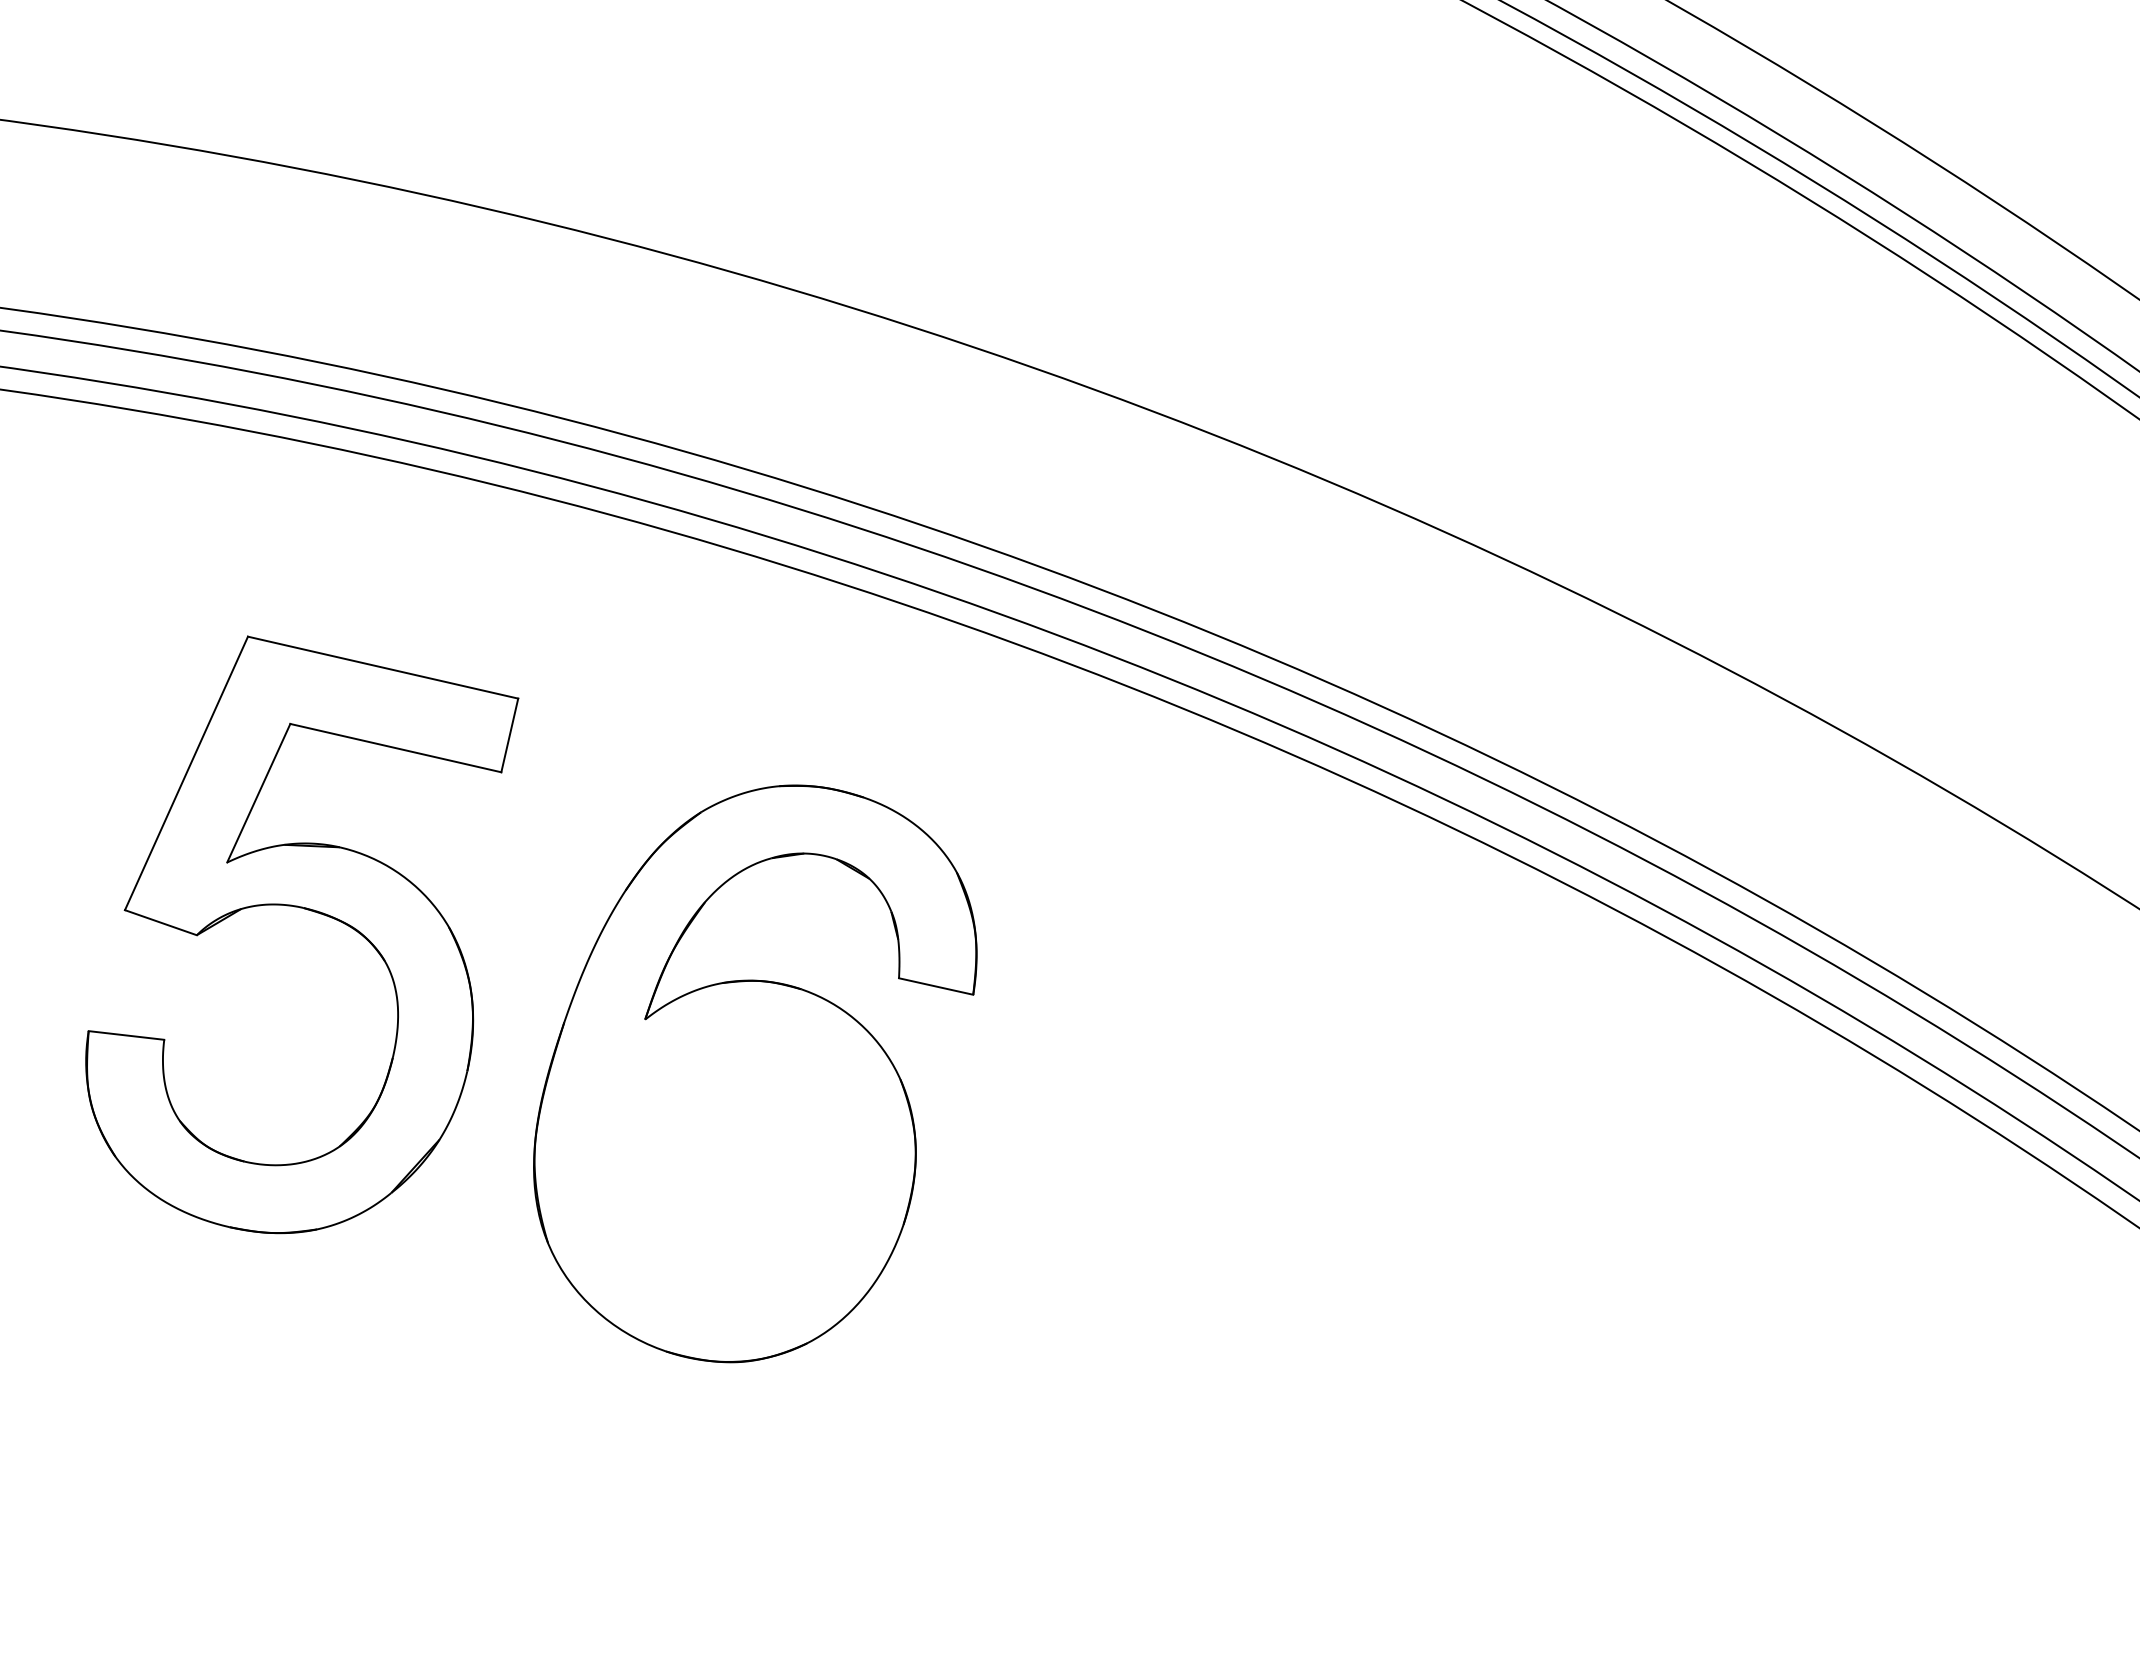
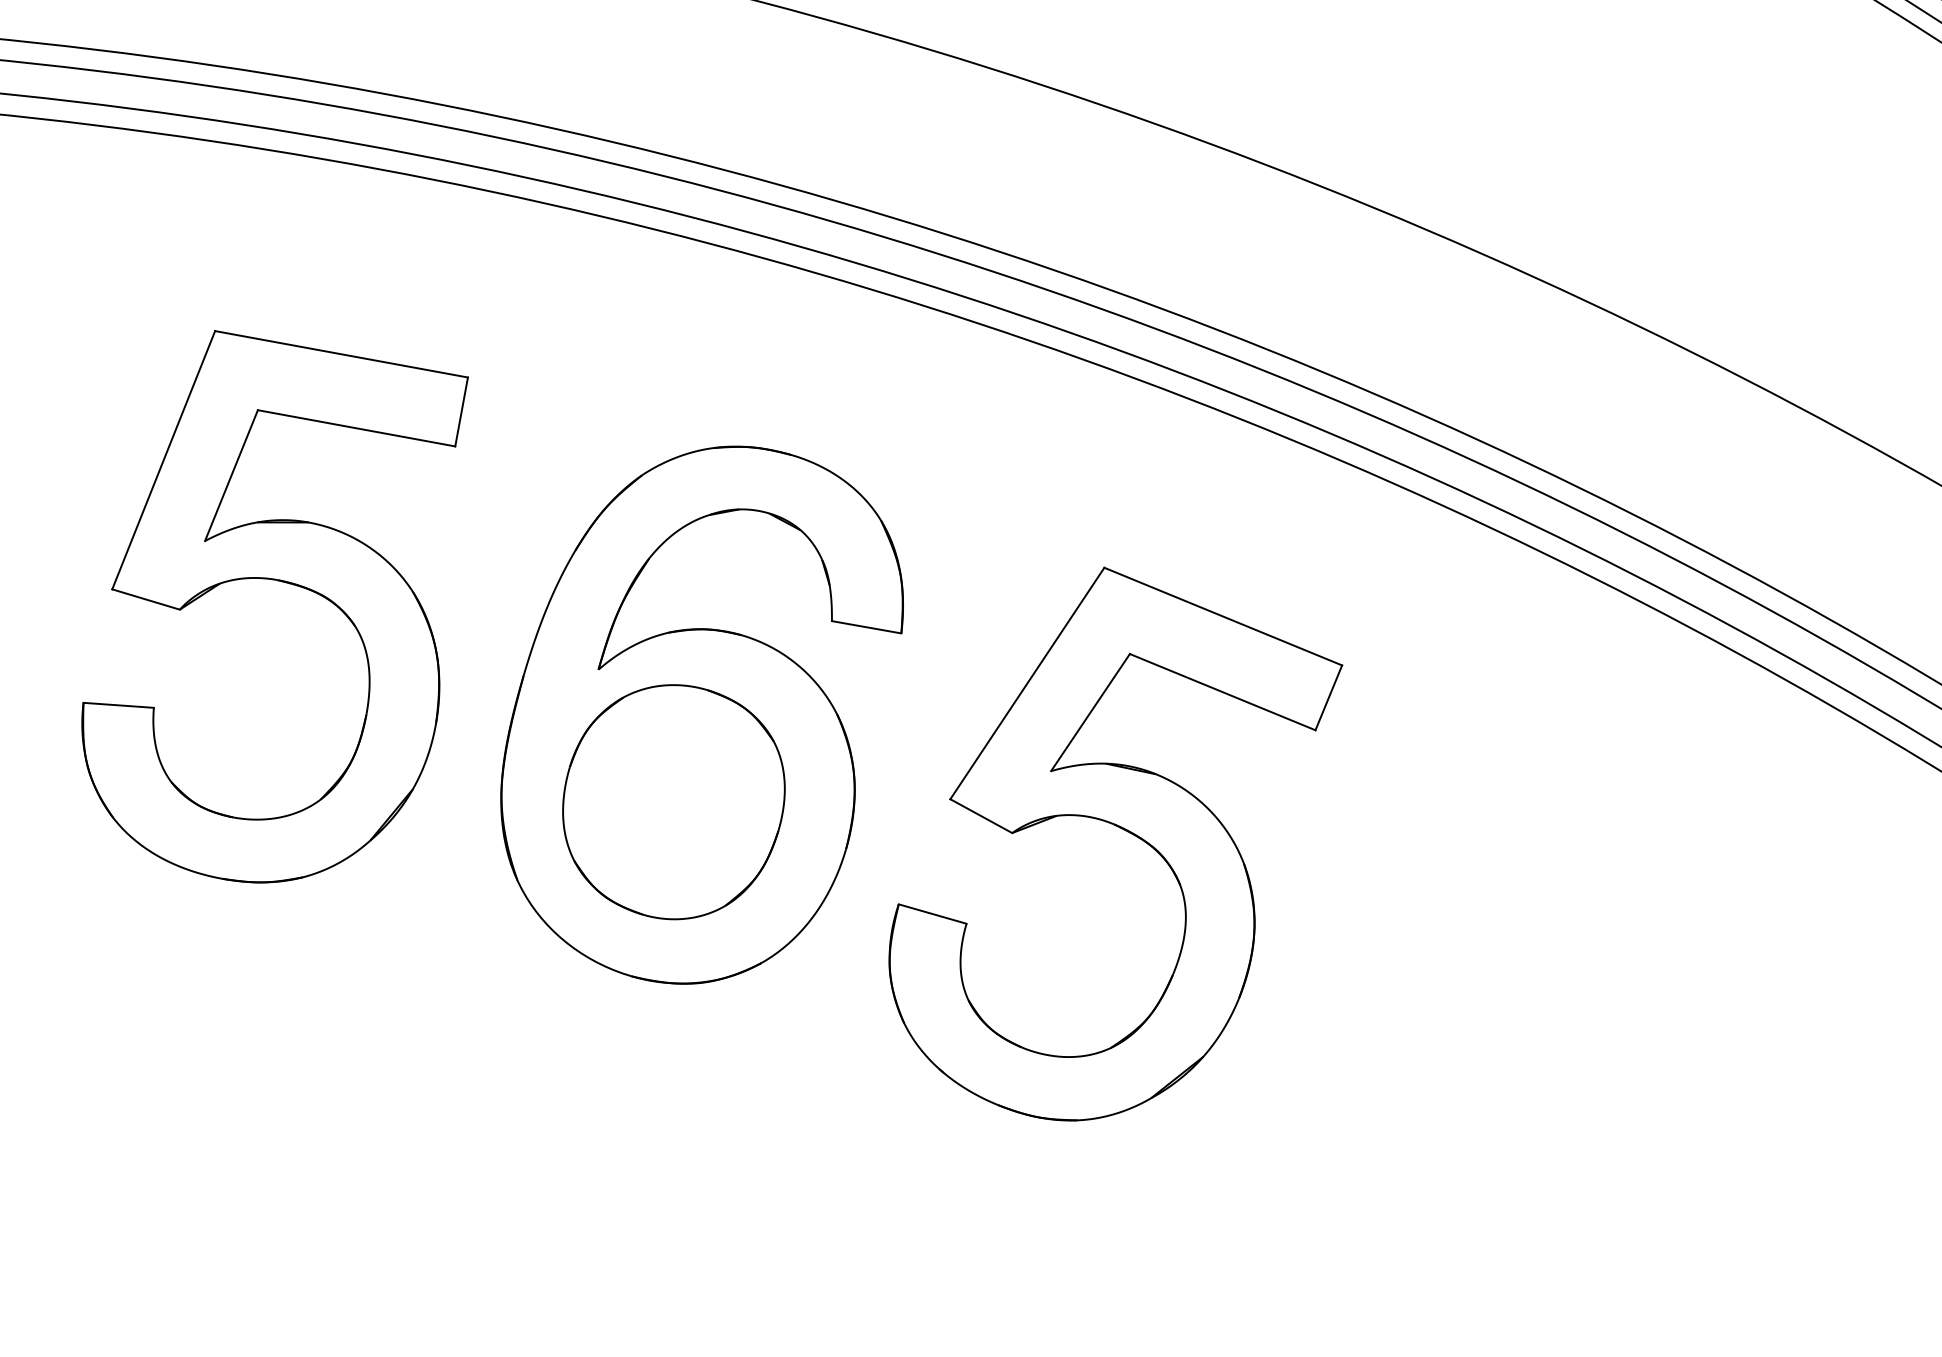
part: (720, 1165) -> (674, 801), added
part: (1203, 1217) -> (1123, 830), added

